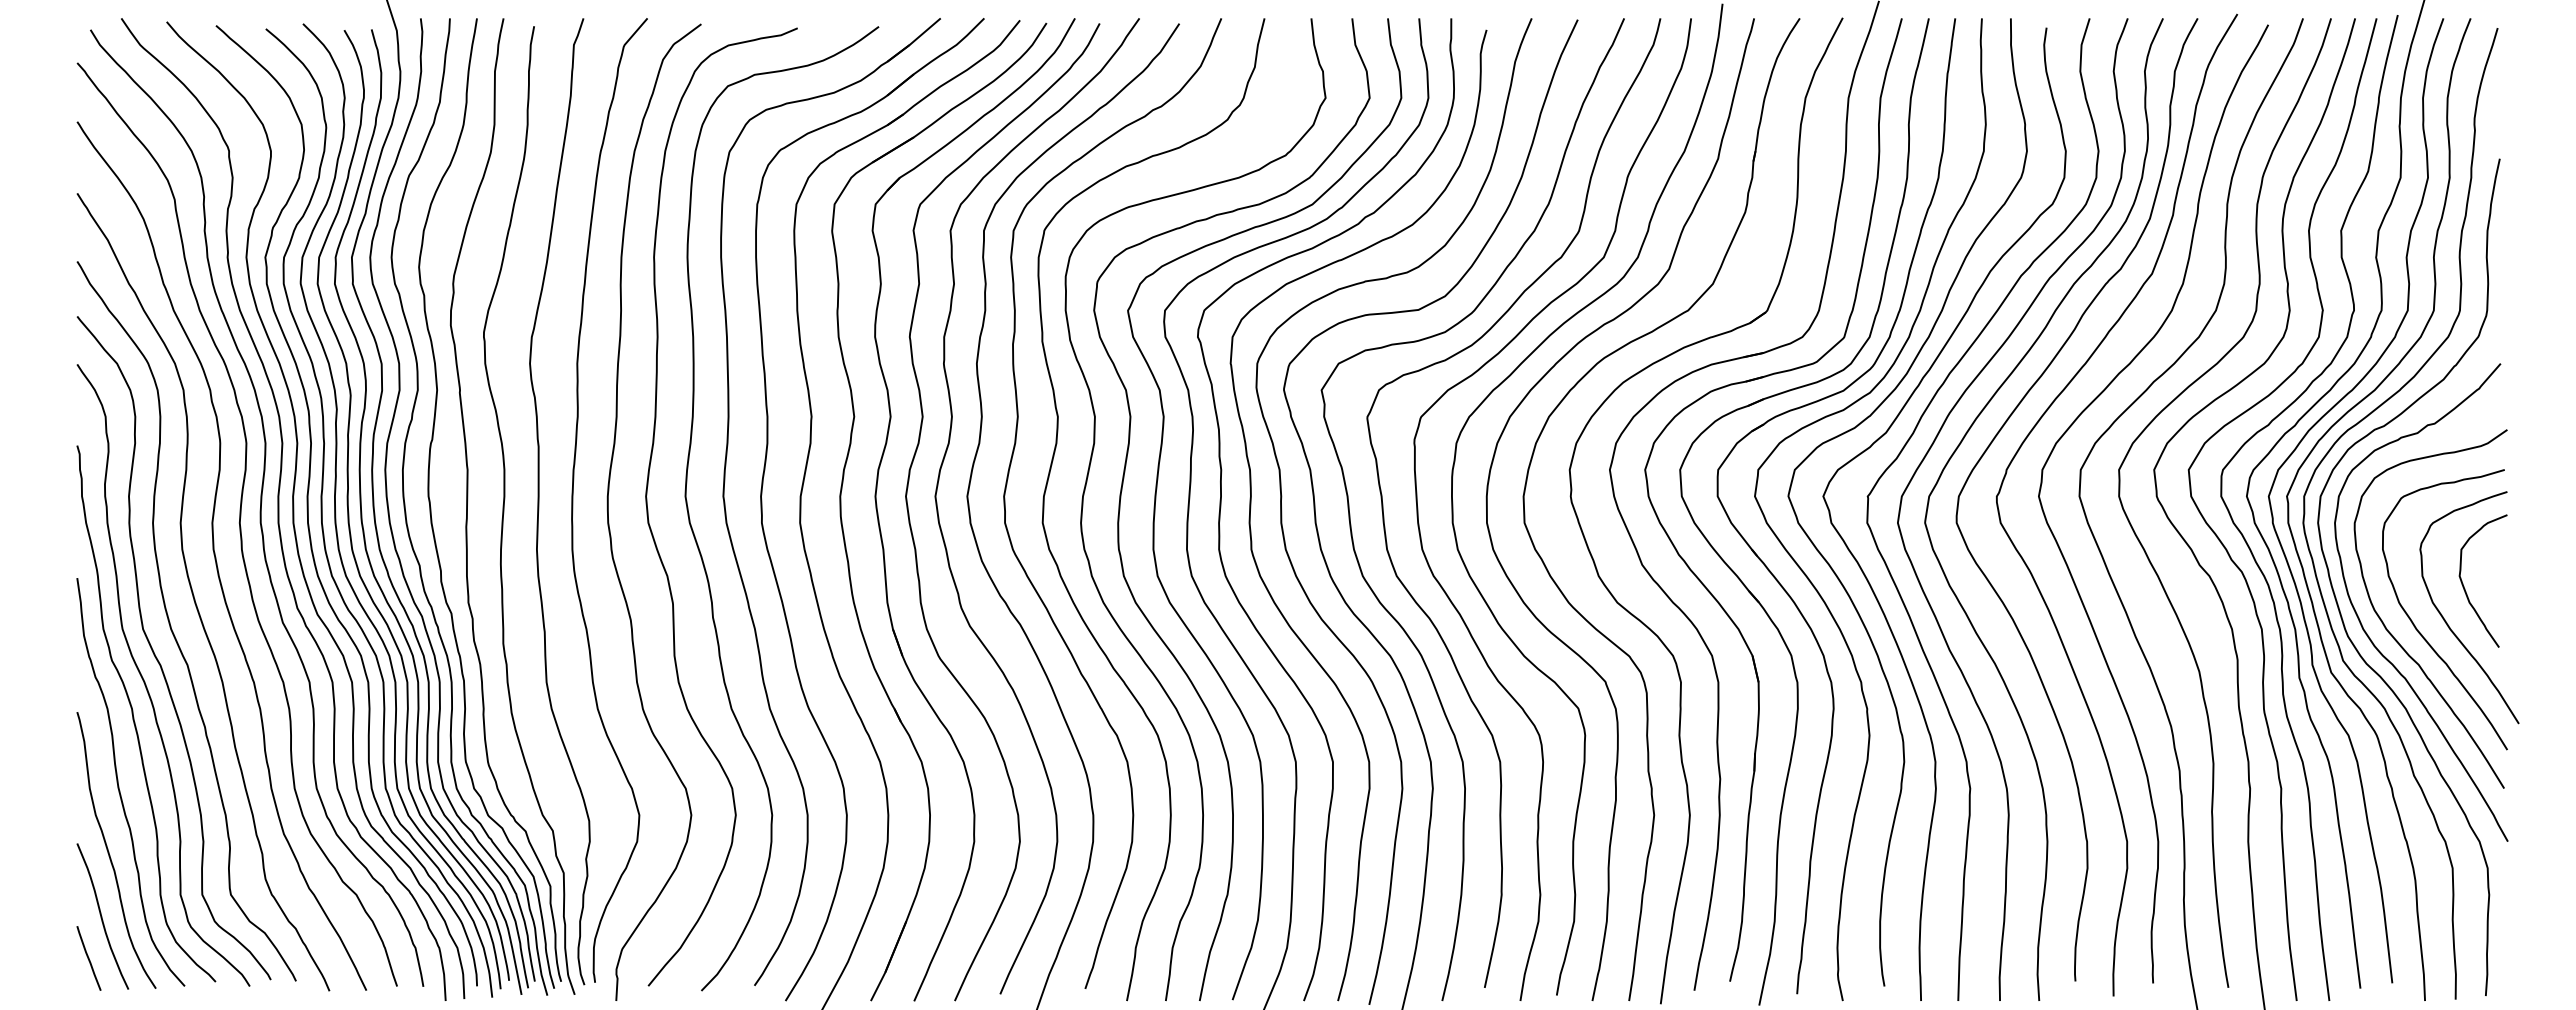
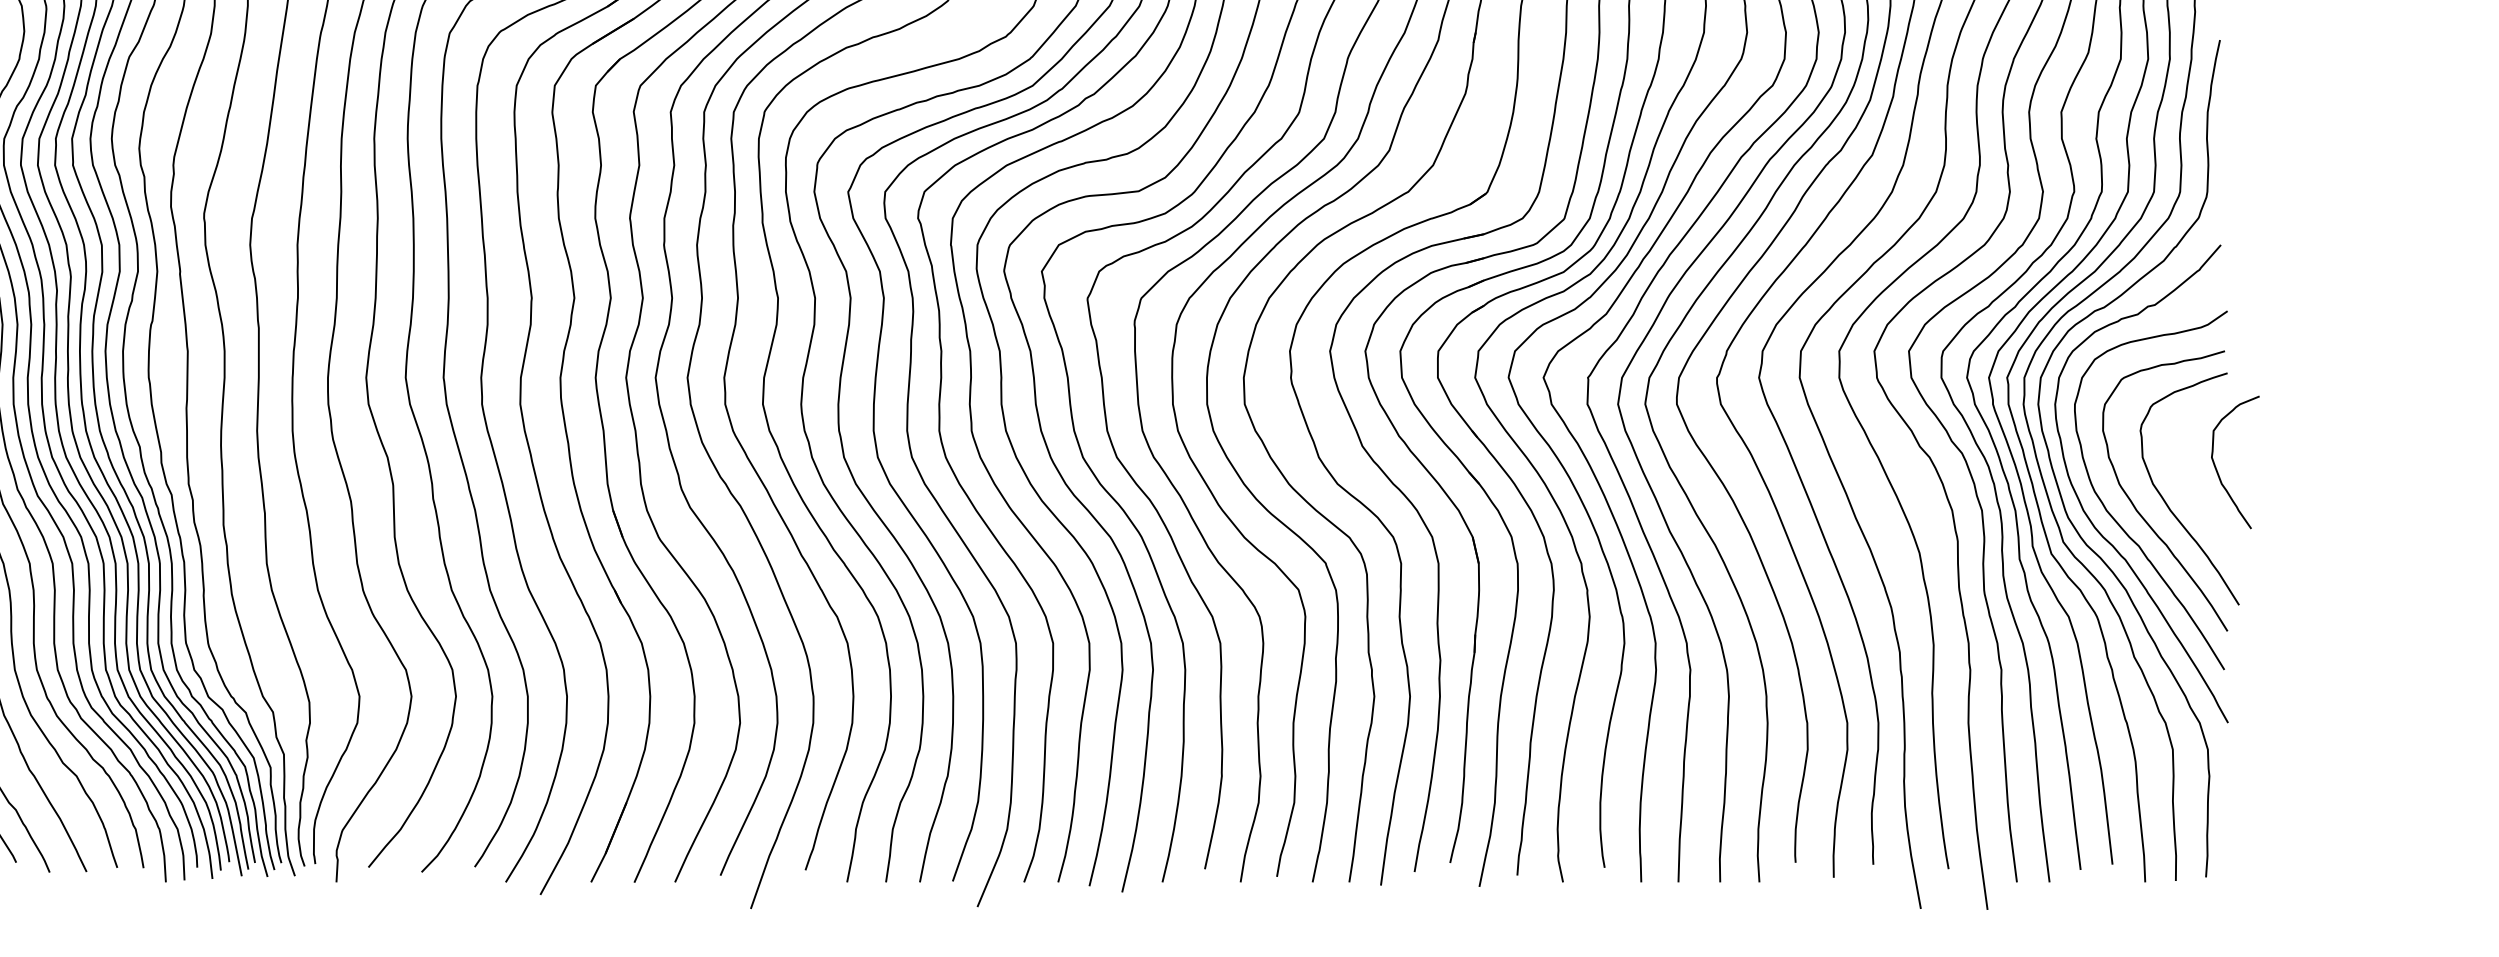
curve: (2465, 588) -> (2217, 469), moved

